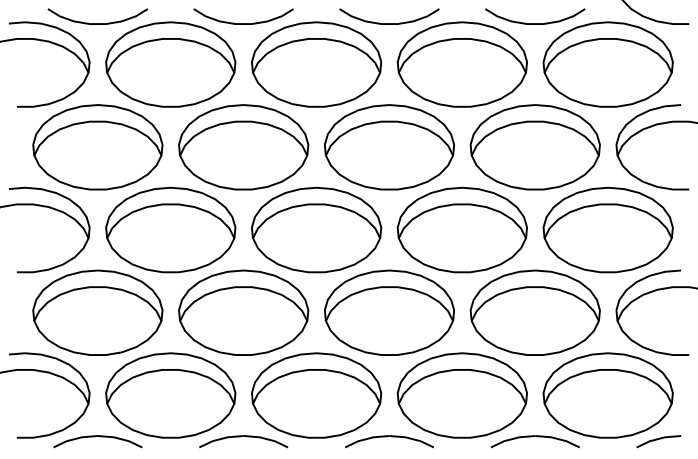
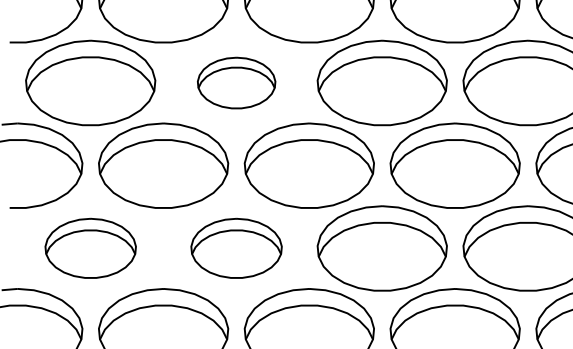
part: (243, 147) -> (236, 83), size x0.6
part: (97, 312) -> (90, 248), size x0.7
part: (243, 312) -> (236, 248), size x0.7

